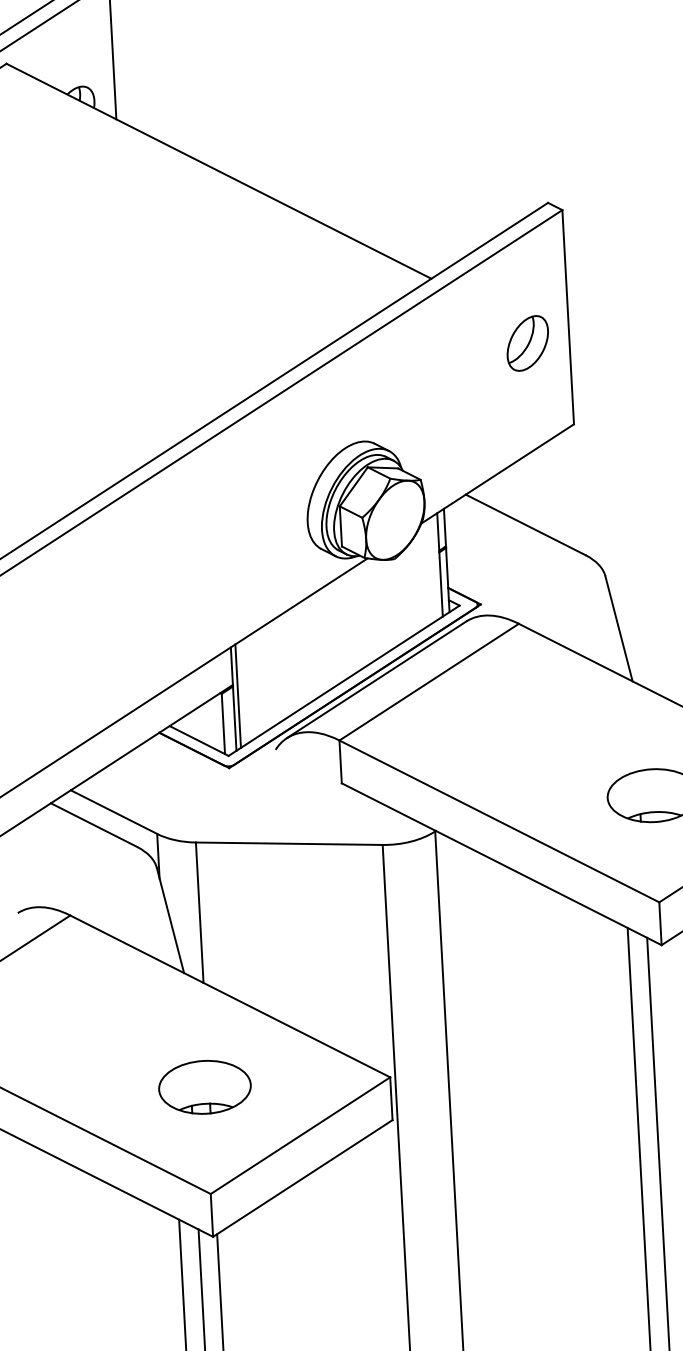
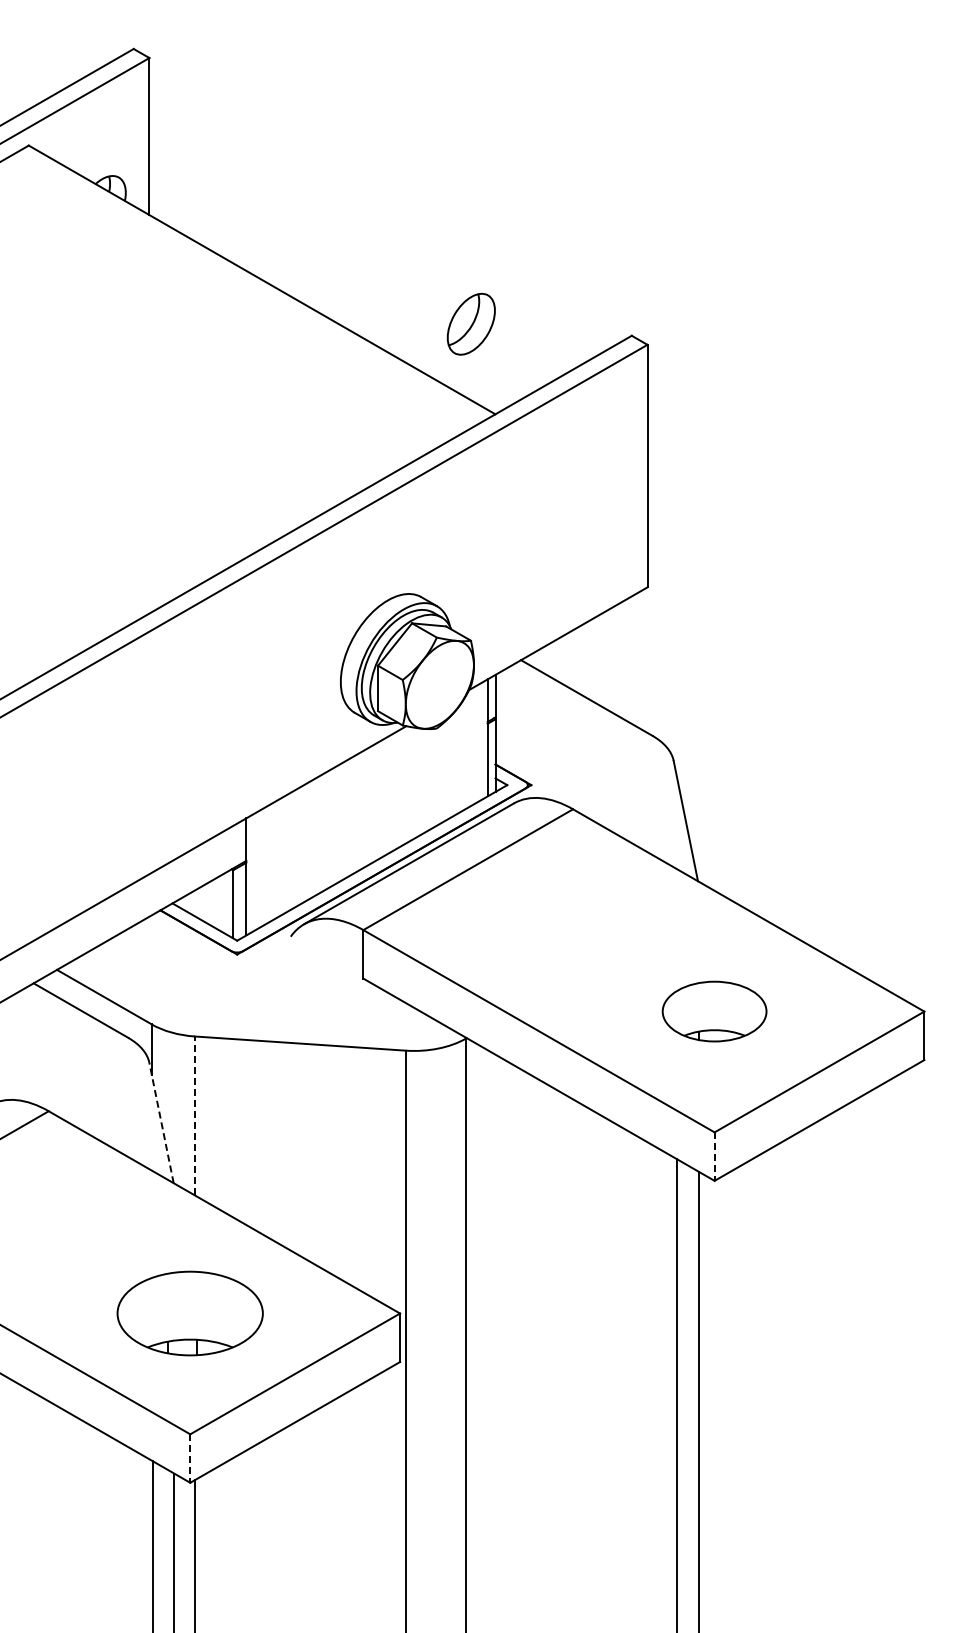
part: (527, 342) -> (470, 323), moved
line: (237, 695) -> (251, 873), removed
line: (200, 912) -> (195, 1115), solid -> dashed
line: (170, 920) -> (161, 1122), solid -> dashed
line: (660, 924) -> (714, 1157), solid -> dashed
part: (205, 1087) -> (190, 1313), size x1.4
line: (212, 1216) -> (190, 1459), solid -> dashed

